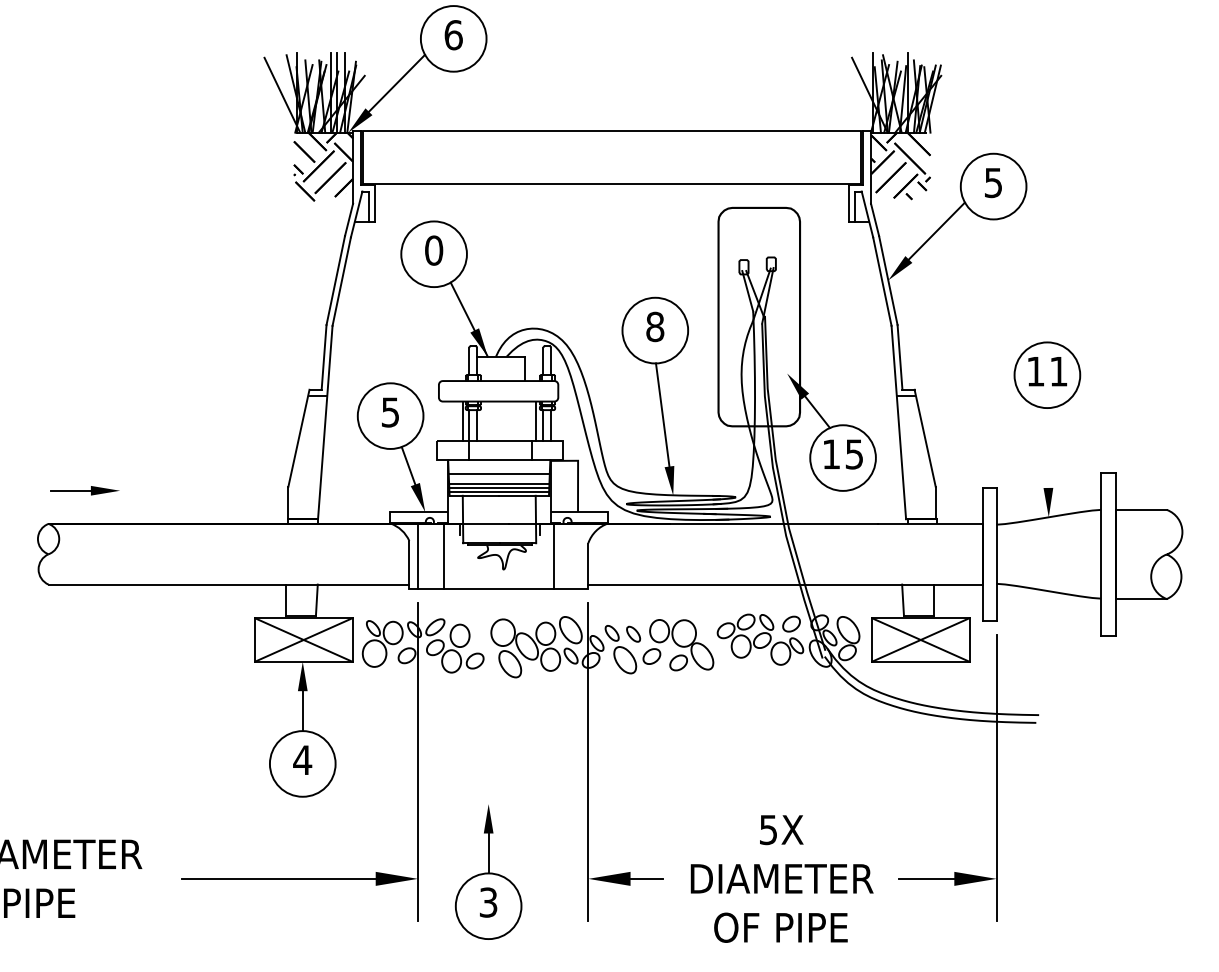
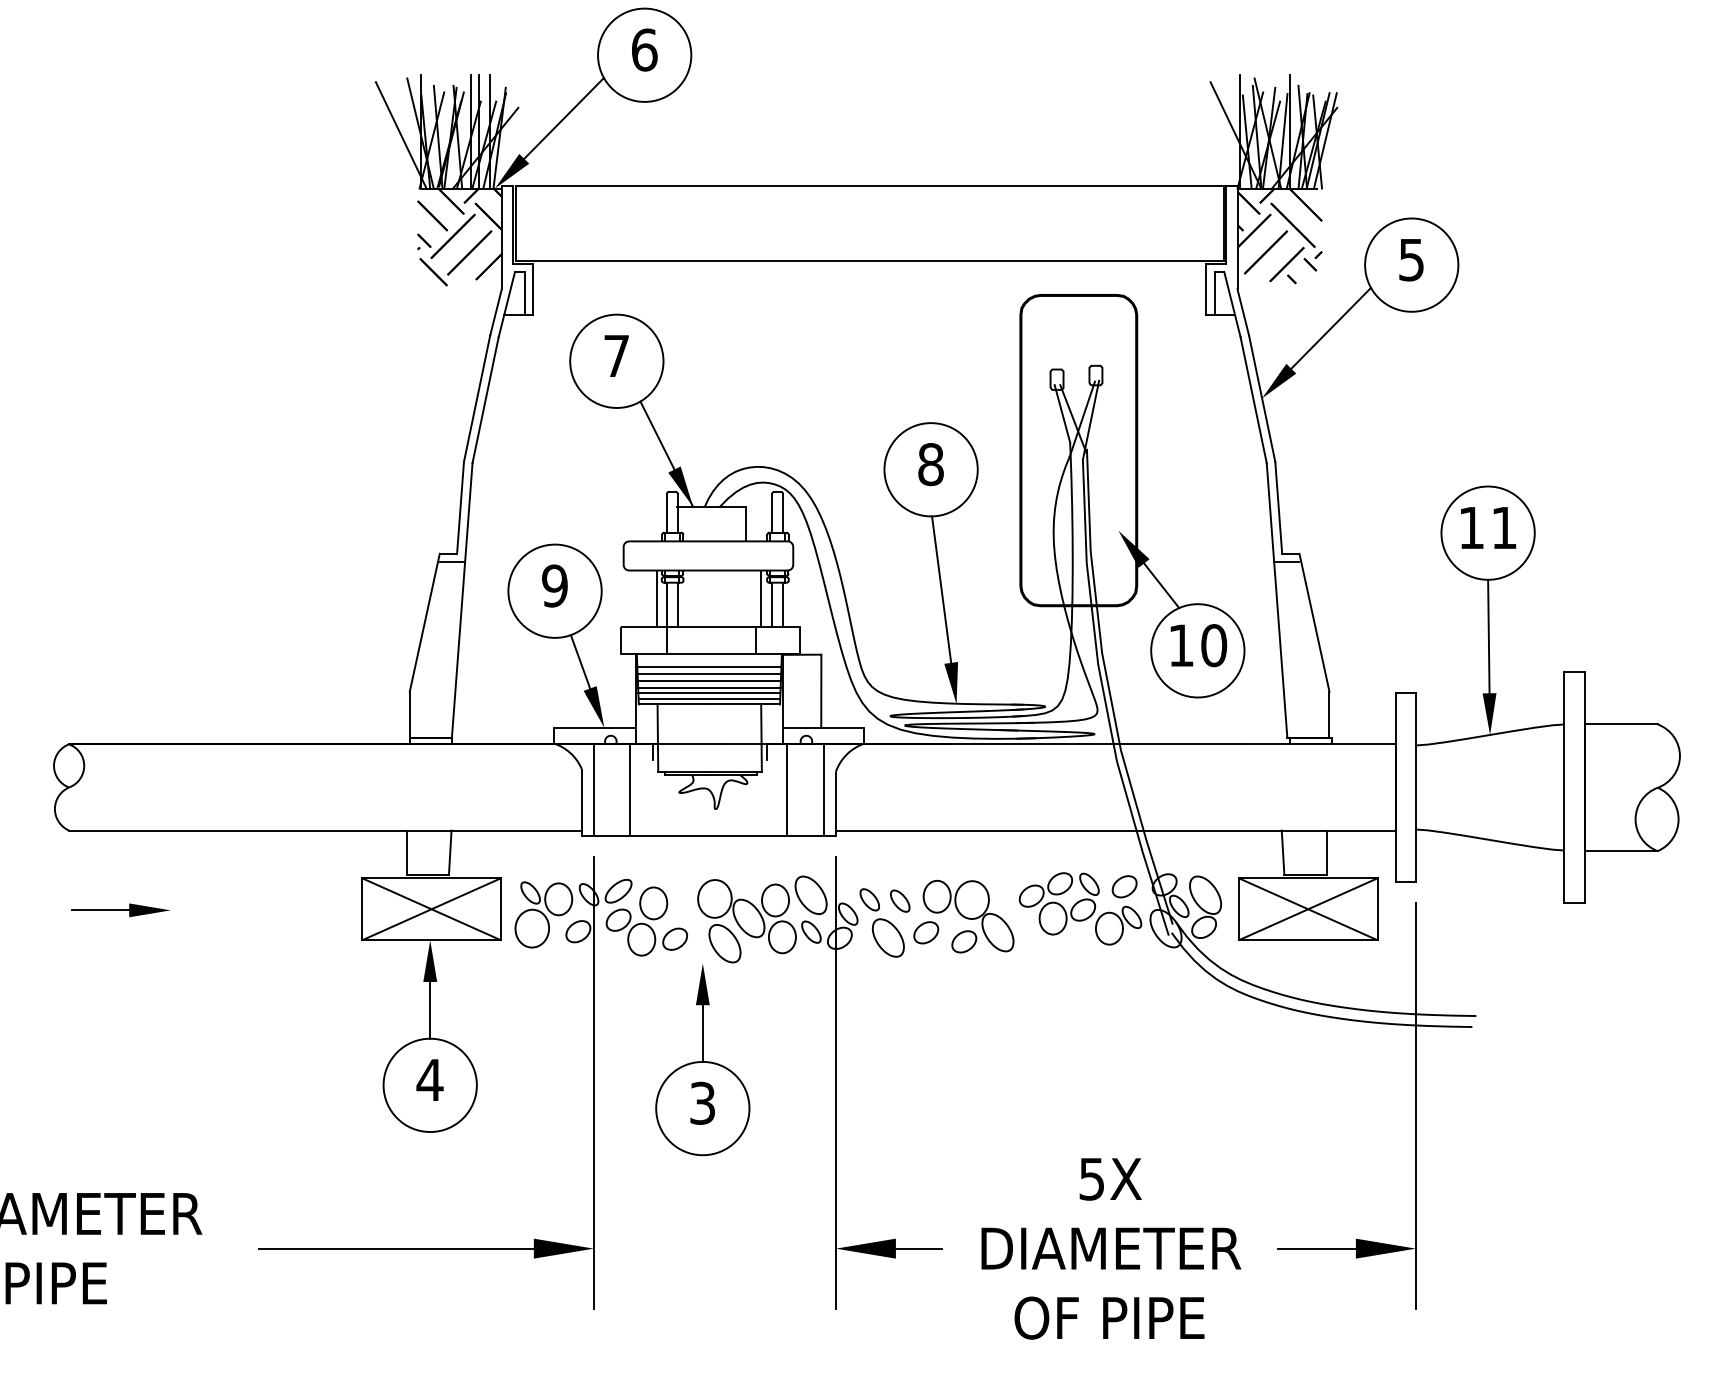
text: (434, 250) -> (617, 355), 0 -> 7
text: (390, 412) -> (554, 586), 5 -> 9
line: (1047, 447) -> (1488, 635), added
text: (854, 454) -> (1214, 645), 15 -> 10
line: (498, 469) -> (708, 667), added
line: (498, 479) -> (708, 681), added
part: (84, 490) -> (120, 909), moved
line: (579, 555) -> (823, 789), added
part: (488, 872) -> (702, 1060), moved

